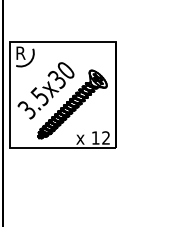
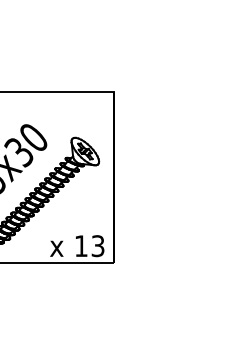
text: (105, 138) -> (97, 246), 12 -> 13

